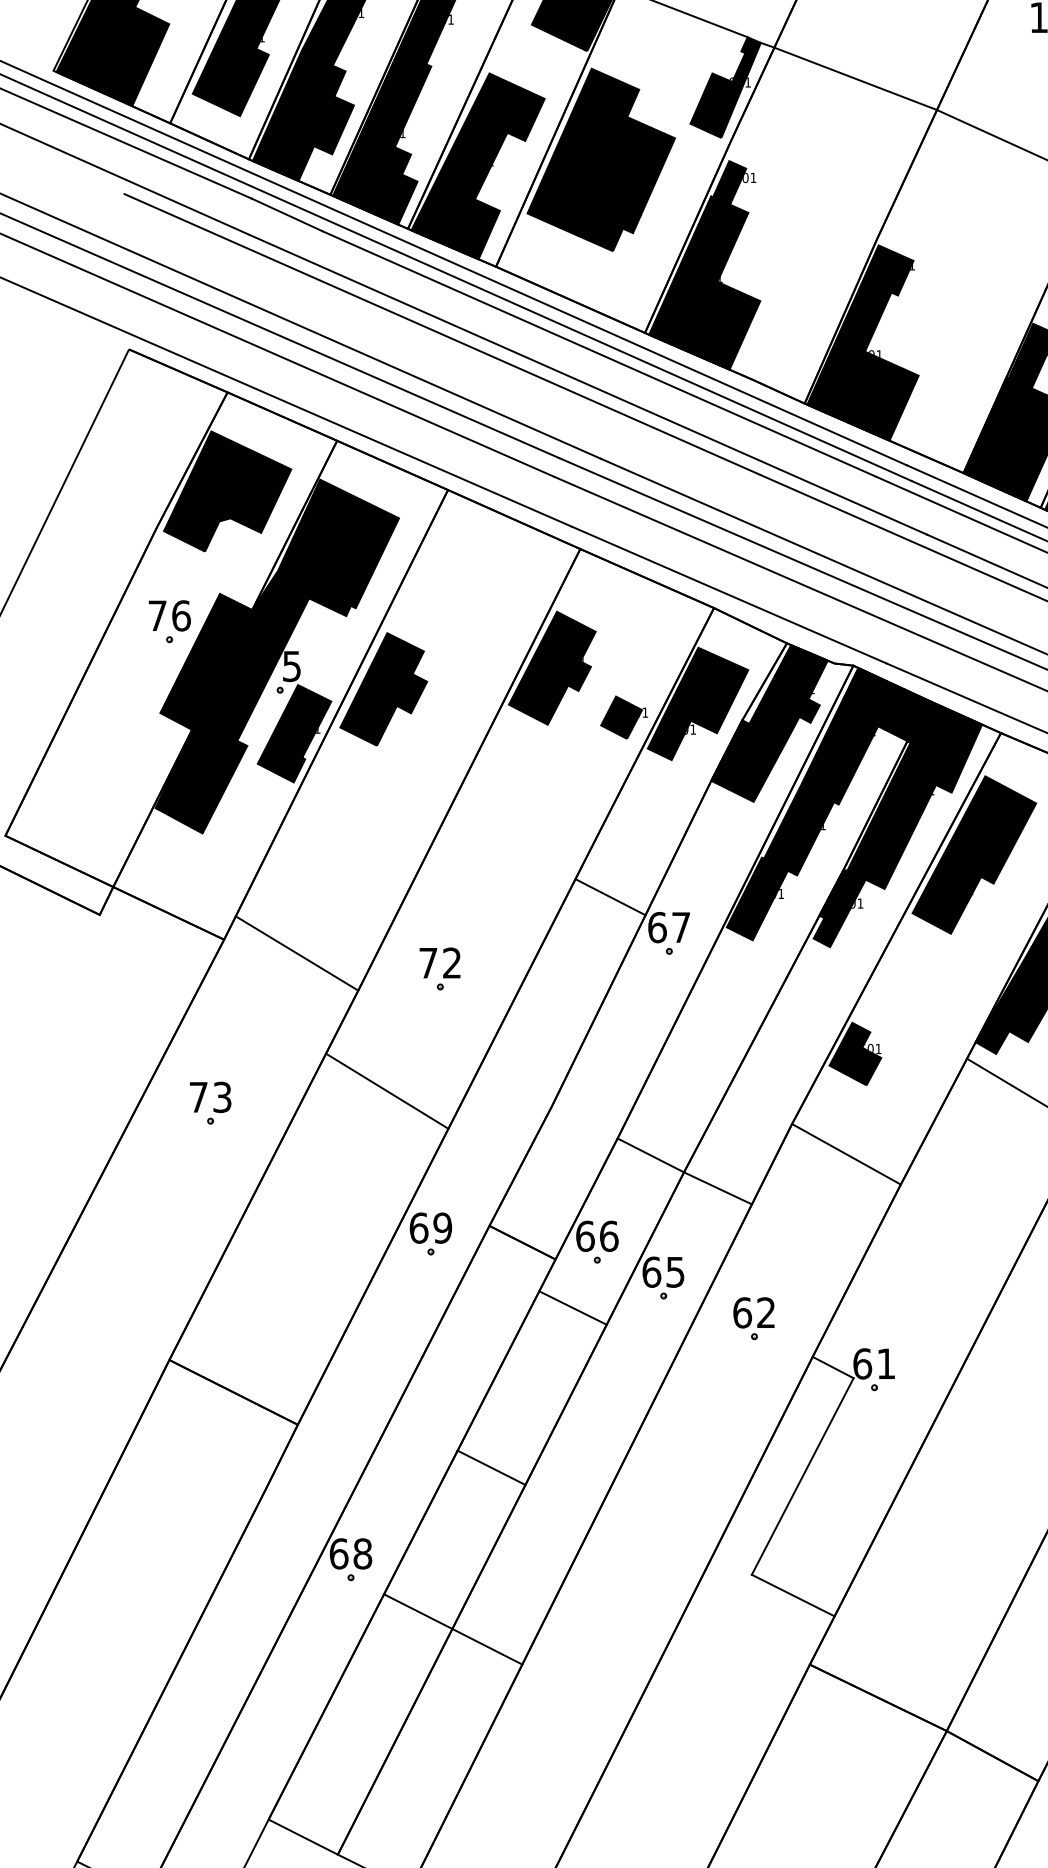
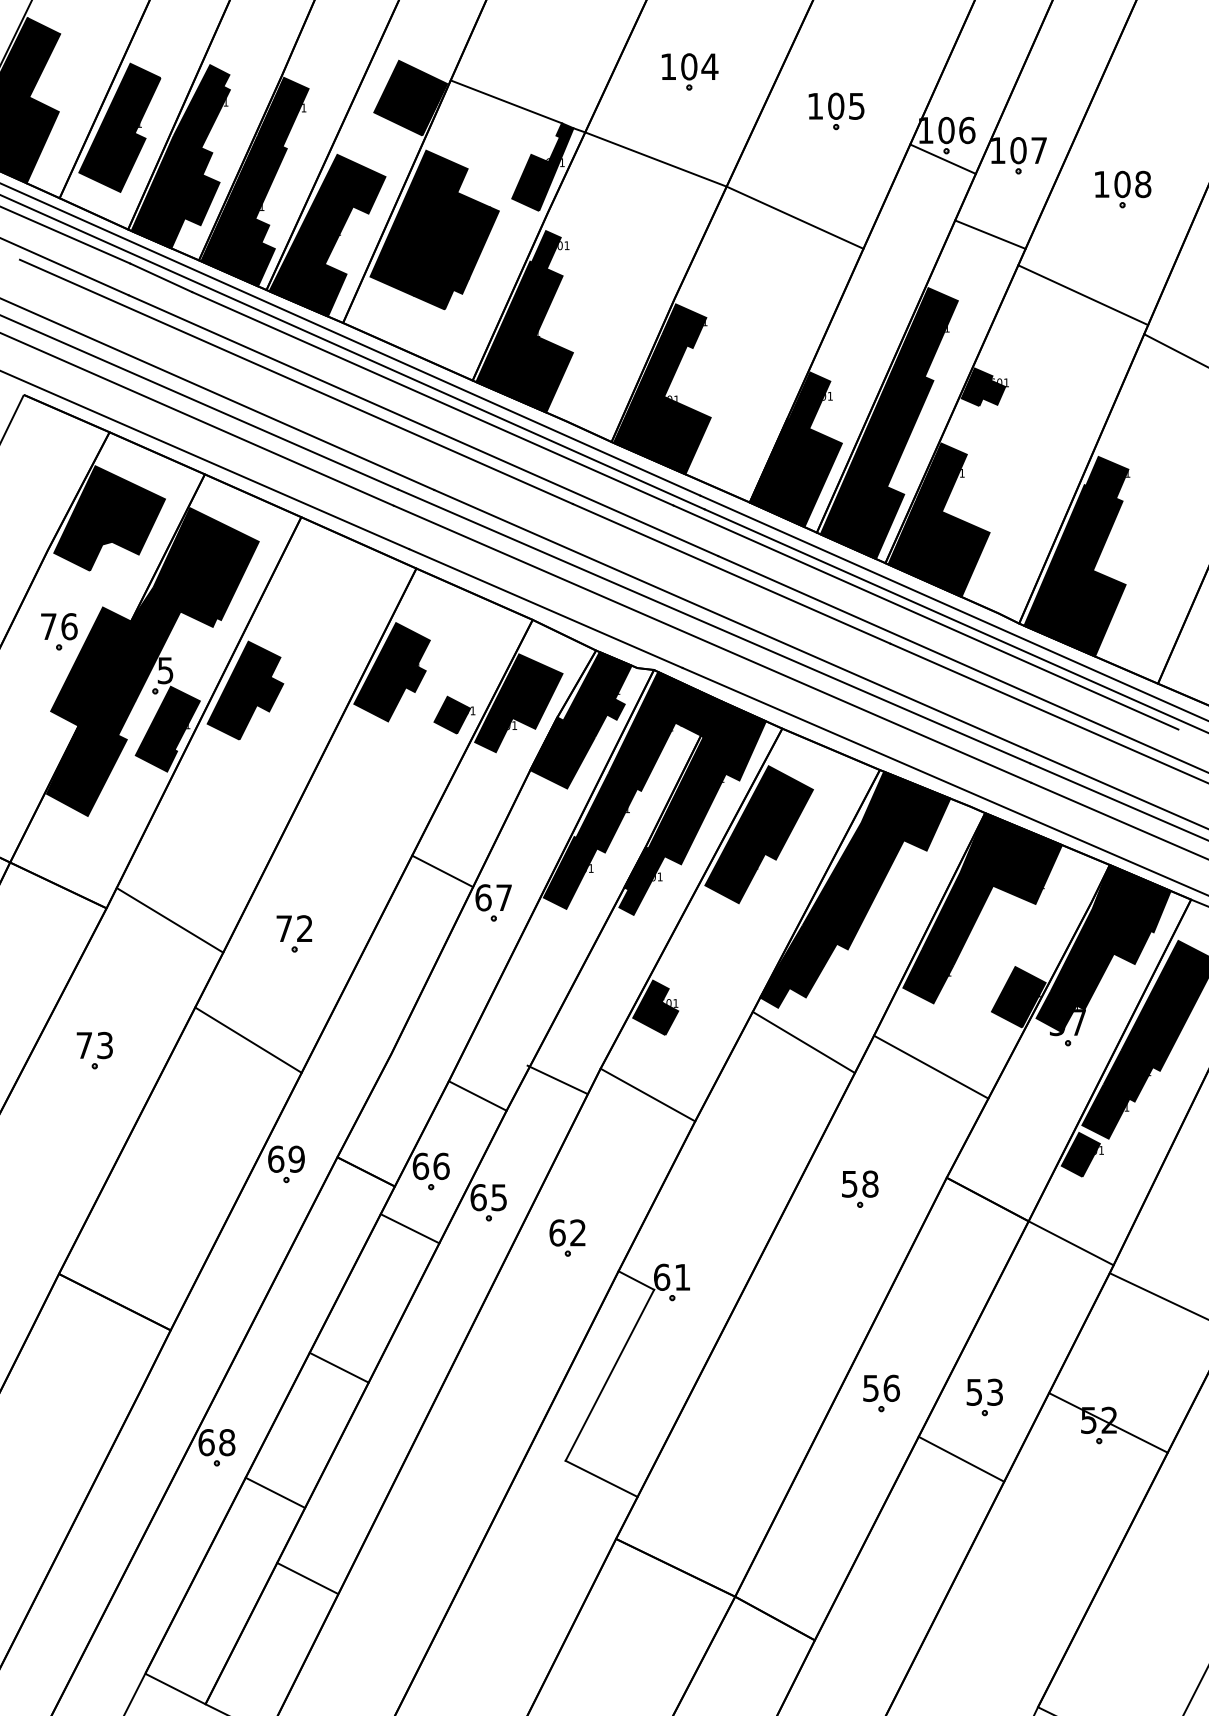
line: (717, 1188) -> (556, 1079), moved
line: (487, 1645) -> (307, 1577), moved

